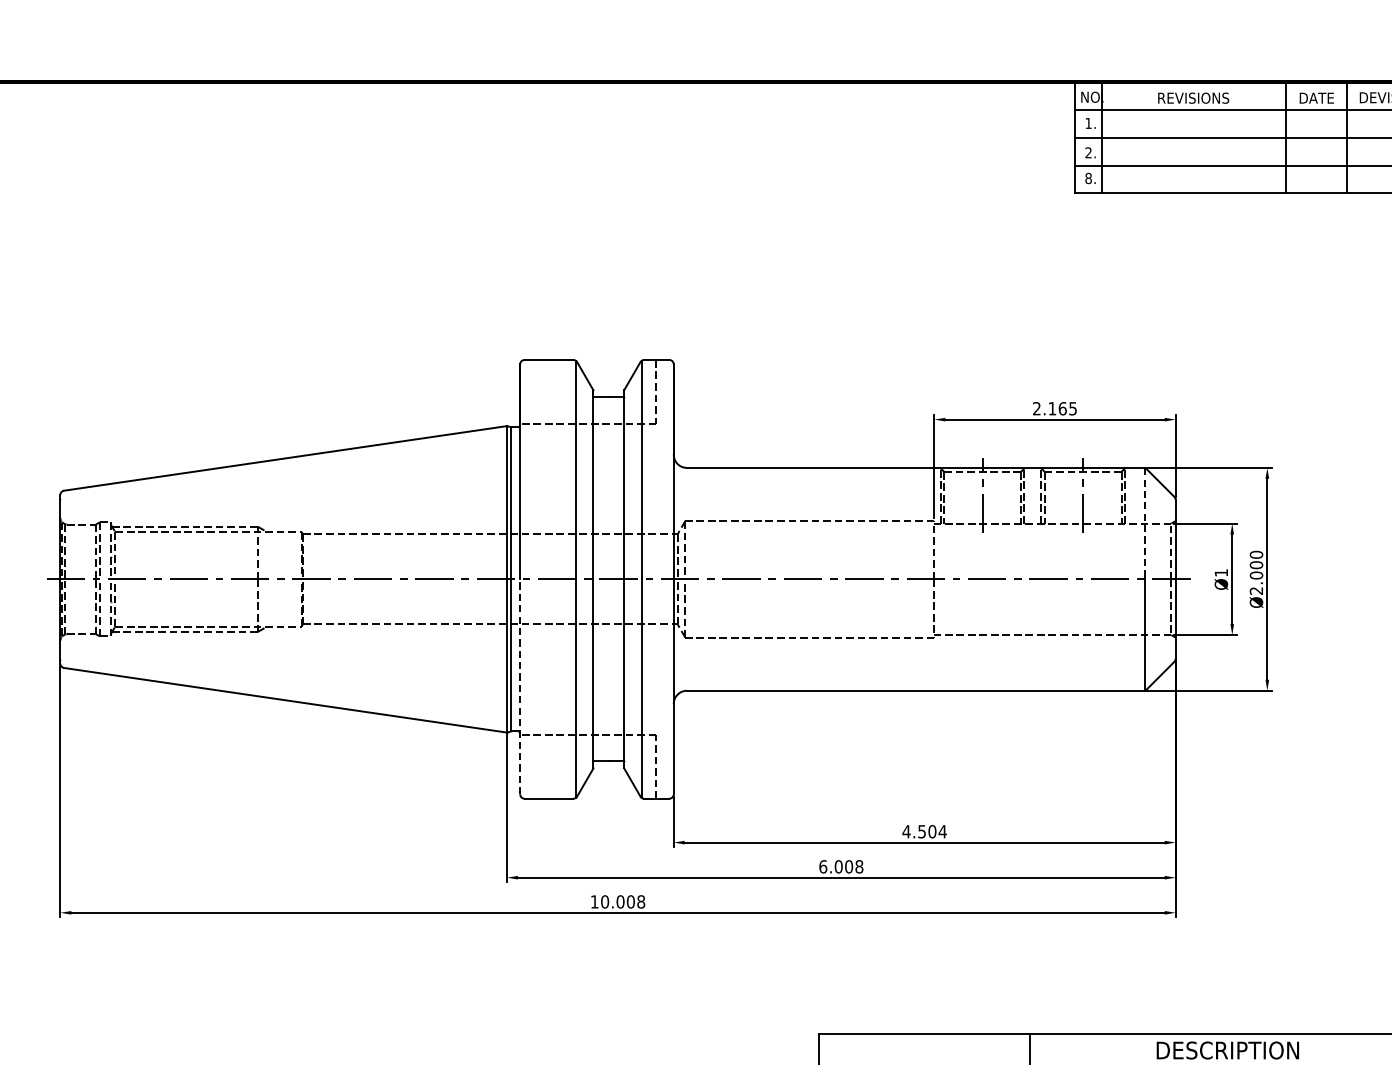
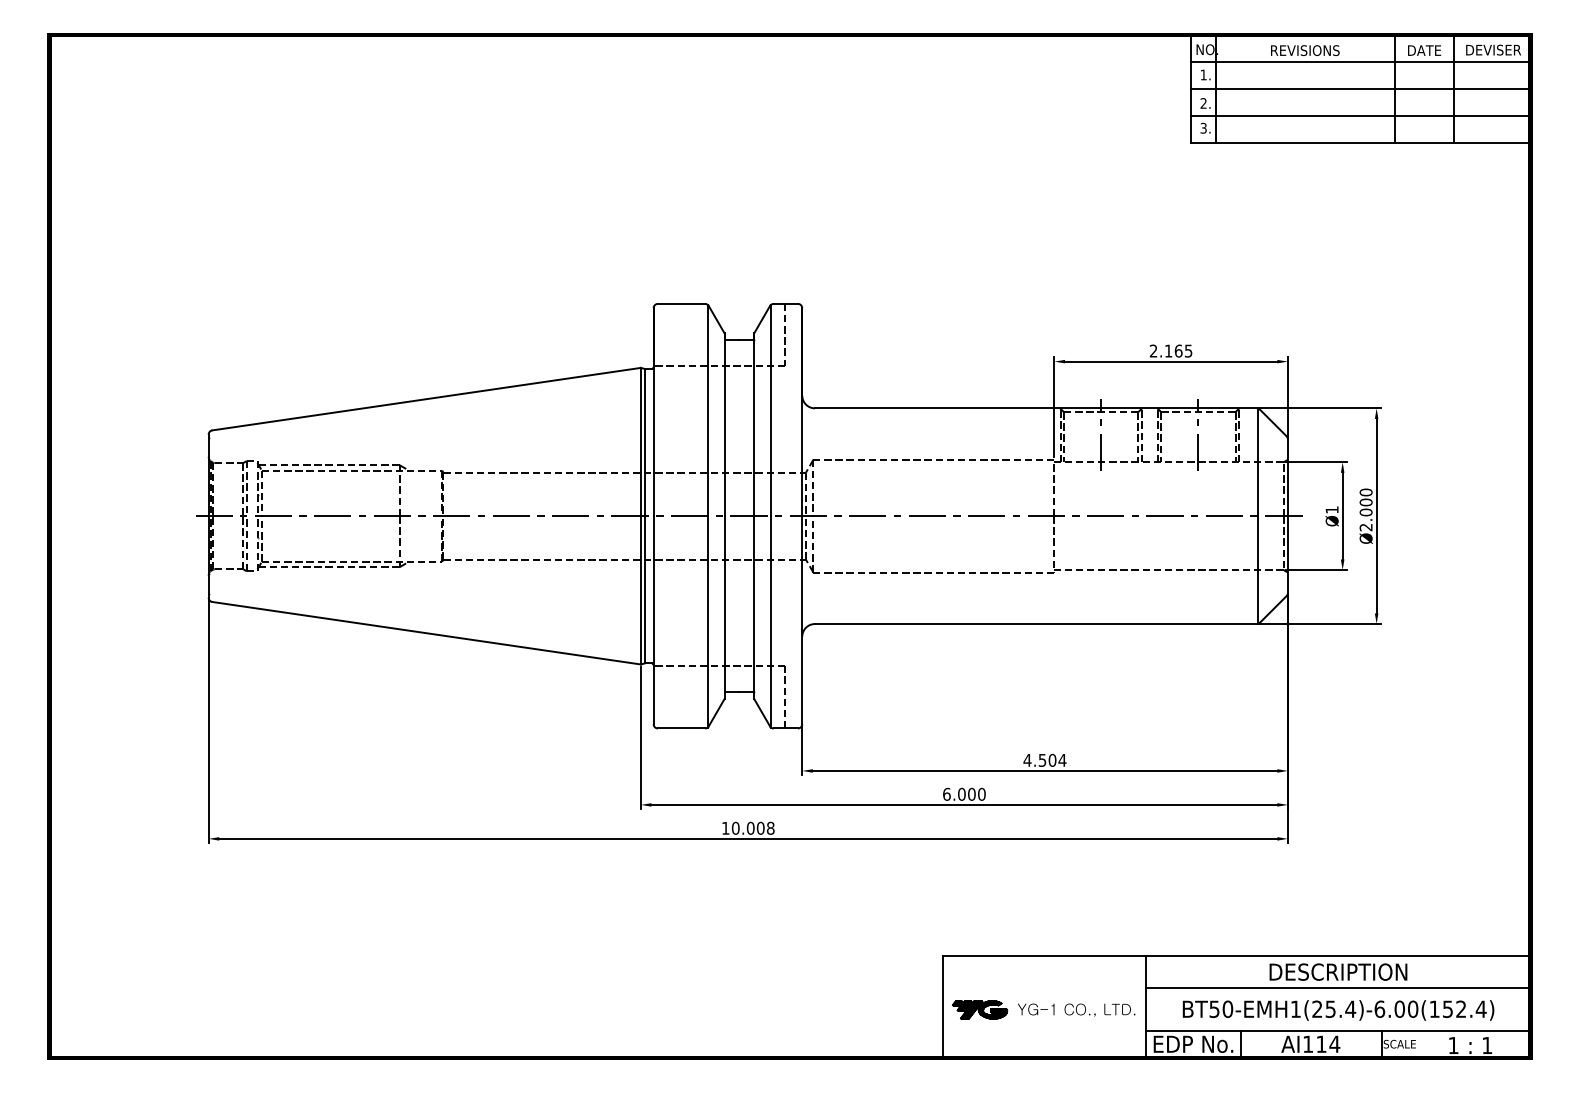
text: (1088, 178) -> (1203, 128), 8. -> 3.
line: (1145, 523) -> (1258, 462), dashed -> solid
line: (520, 686) -> (653, 619), dashed -> solid
text: (859, 866) -> (981, 794), 6.008 -> 6.000

